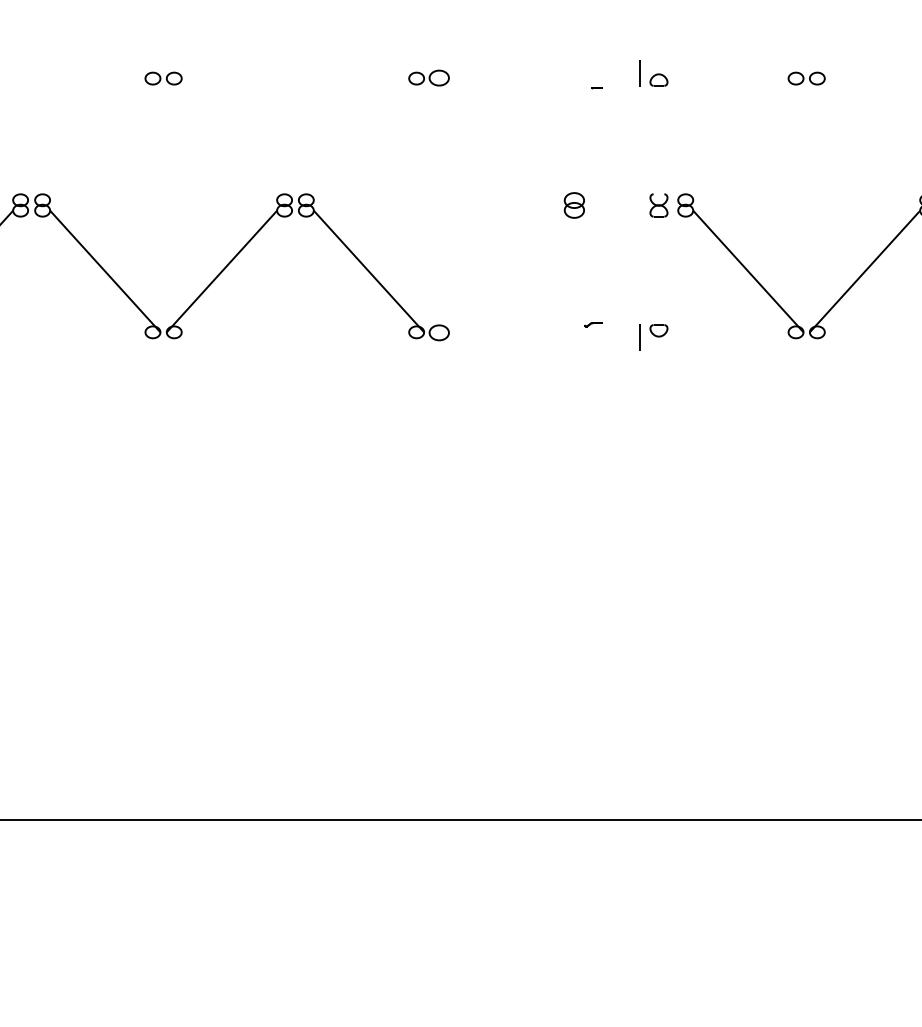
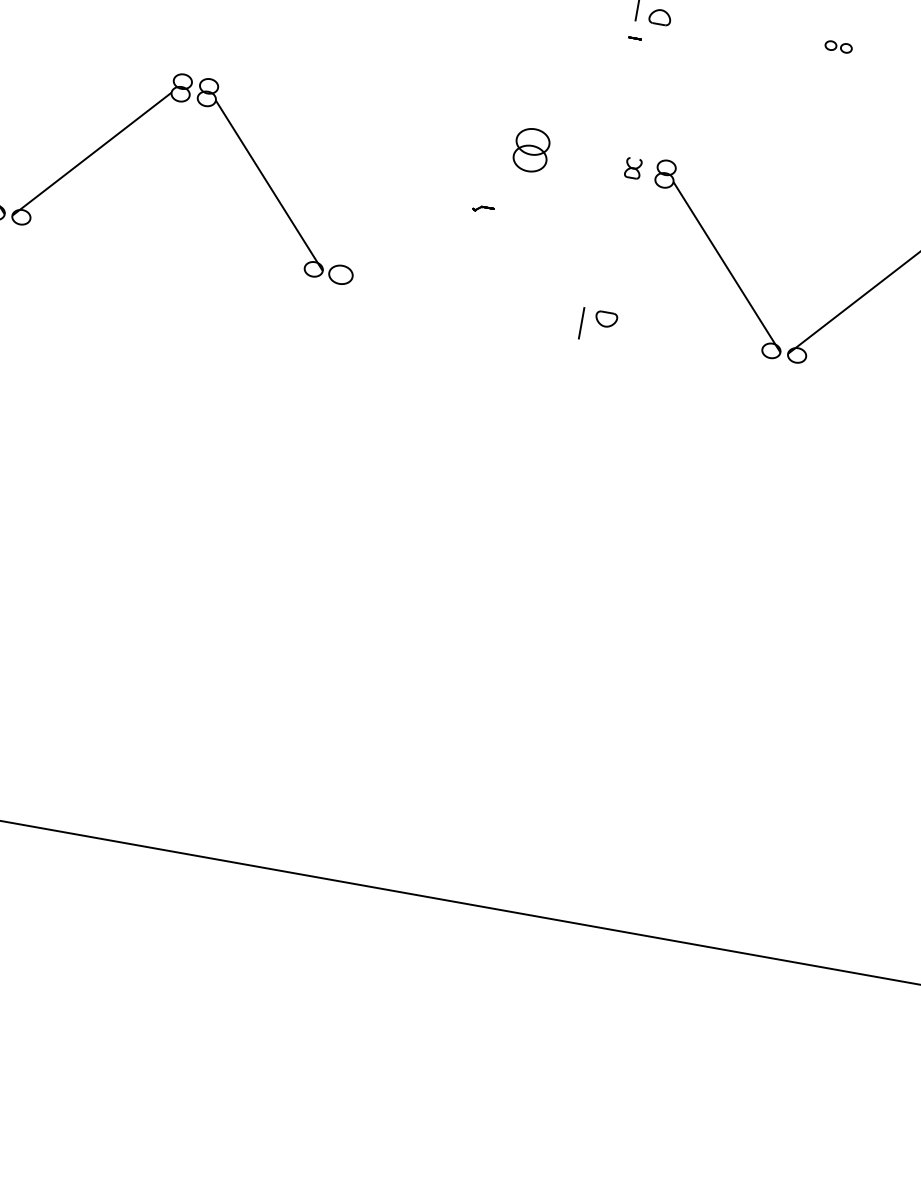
part: (806, 78) -> (838, 46), size x0.6
part: (596, 88) -> (634, 39), moved
part: (573, 205) -> (530, 150), size x1.4
part: (658, 205) -> (632, 168), size x0.7
part: (593, 324) -> (483, 208), moved

